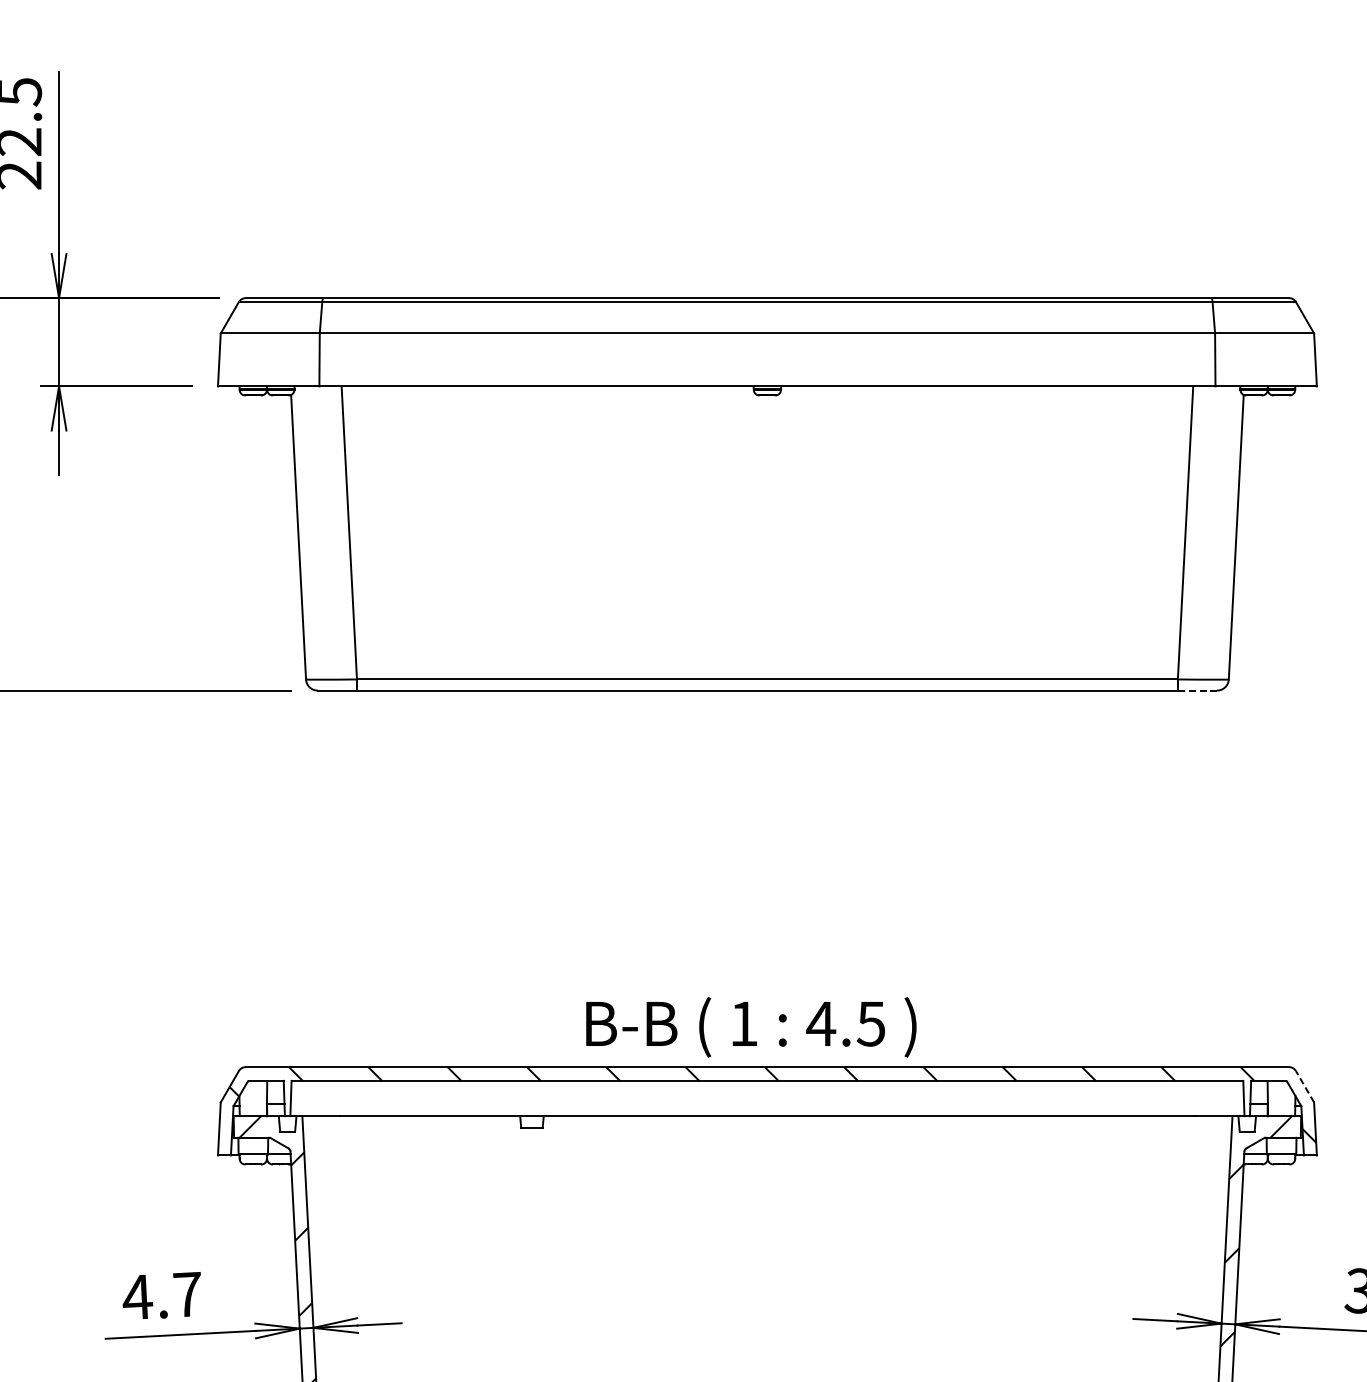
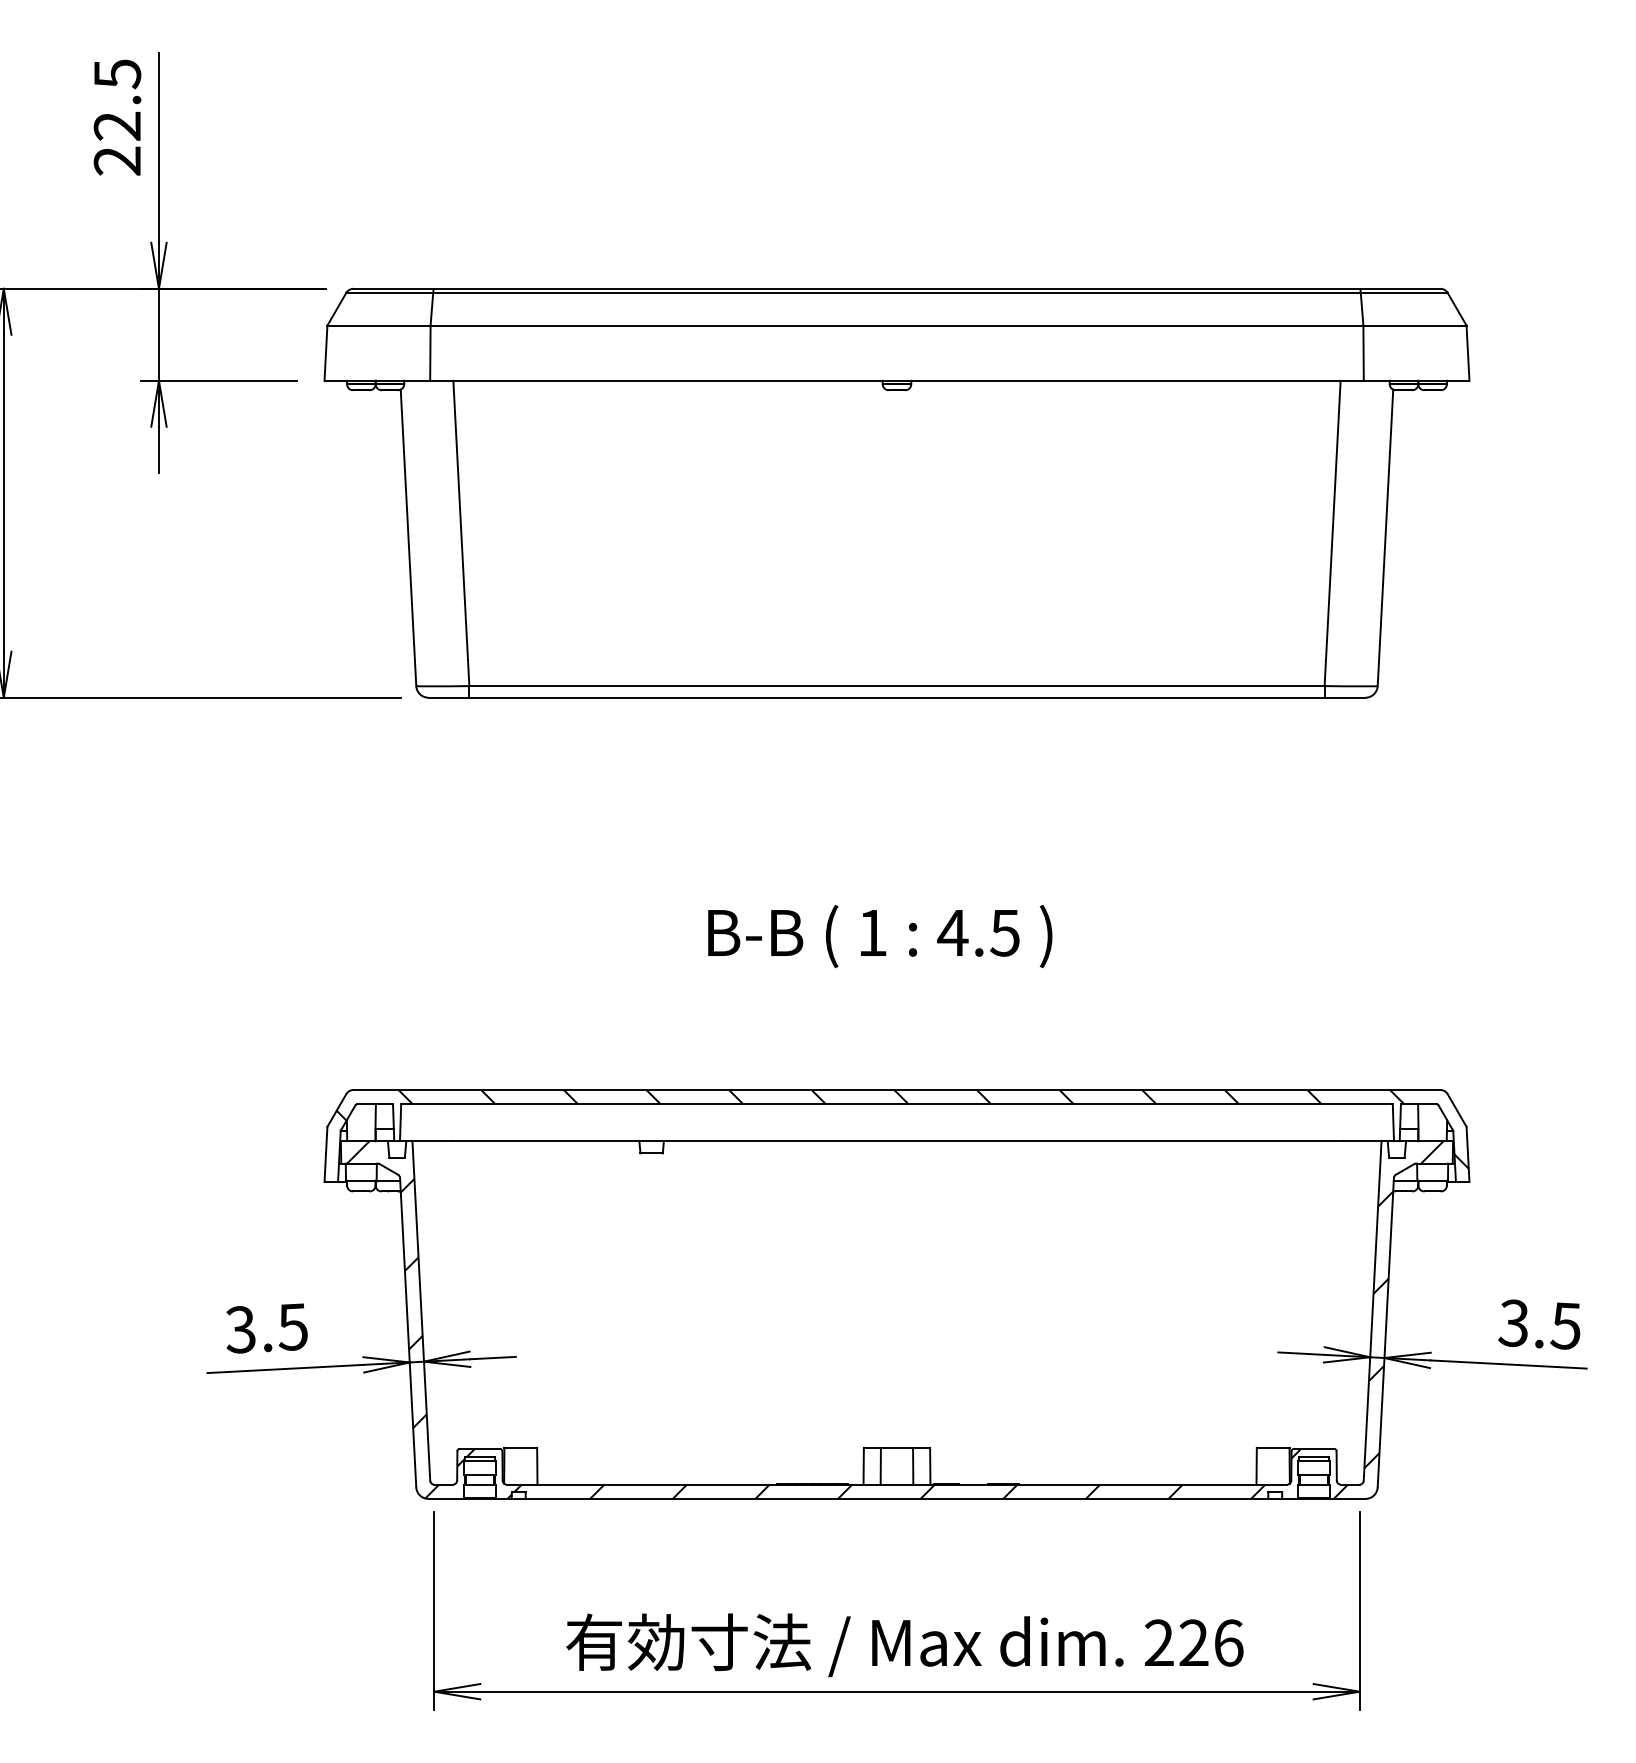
line: (1196, 690) -> (1344, 697), dashed -> solid
text: (751, 1027) -> (880, 936), moved
line: (1305, 1086) -> (1457, 1110), dashed -> solid
text: (162, 1296) -> (266, 1328), 4.7 -> 3.5

